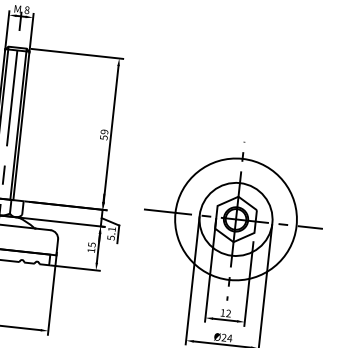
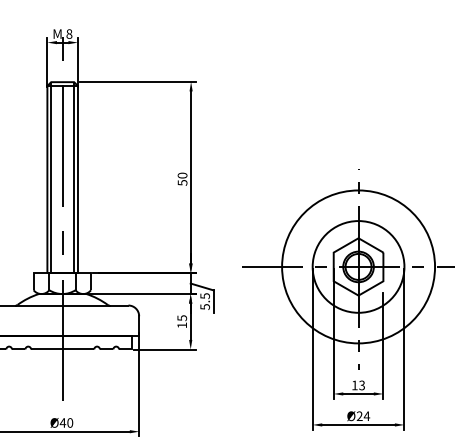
text: (104, 131) -> (182, 175), 59 -> 50
text: (111, 229) -> (204, 296), 5.1 -> 5.5
text: (228, 313) -> (362, 385), 12 -> 13

